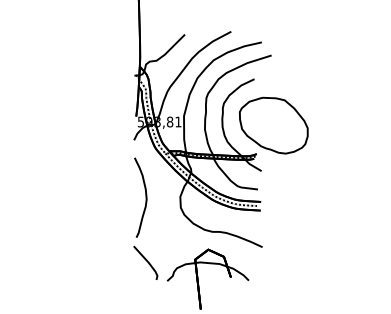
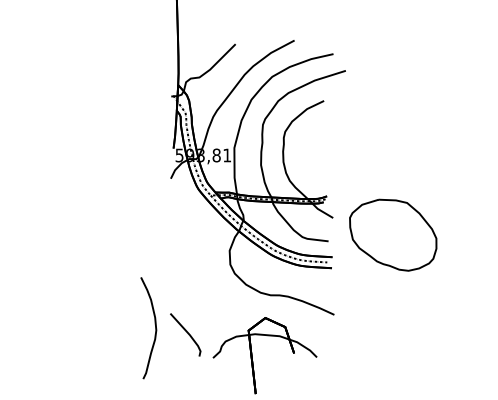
part: (273, 125) -> (392, 235), moved
curve: (145, 197) -> (154, 327), moved

